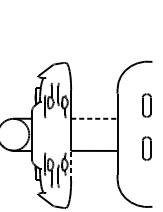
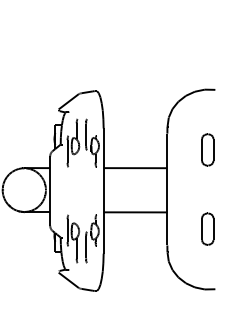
line: (94, 119) -> (135, 168), dashed -> solid
part: (146, 148) -> (207, 228), moved
line: (71, 165) -> (103, 232), dashed -> solid

